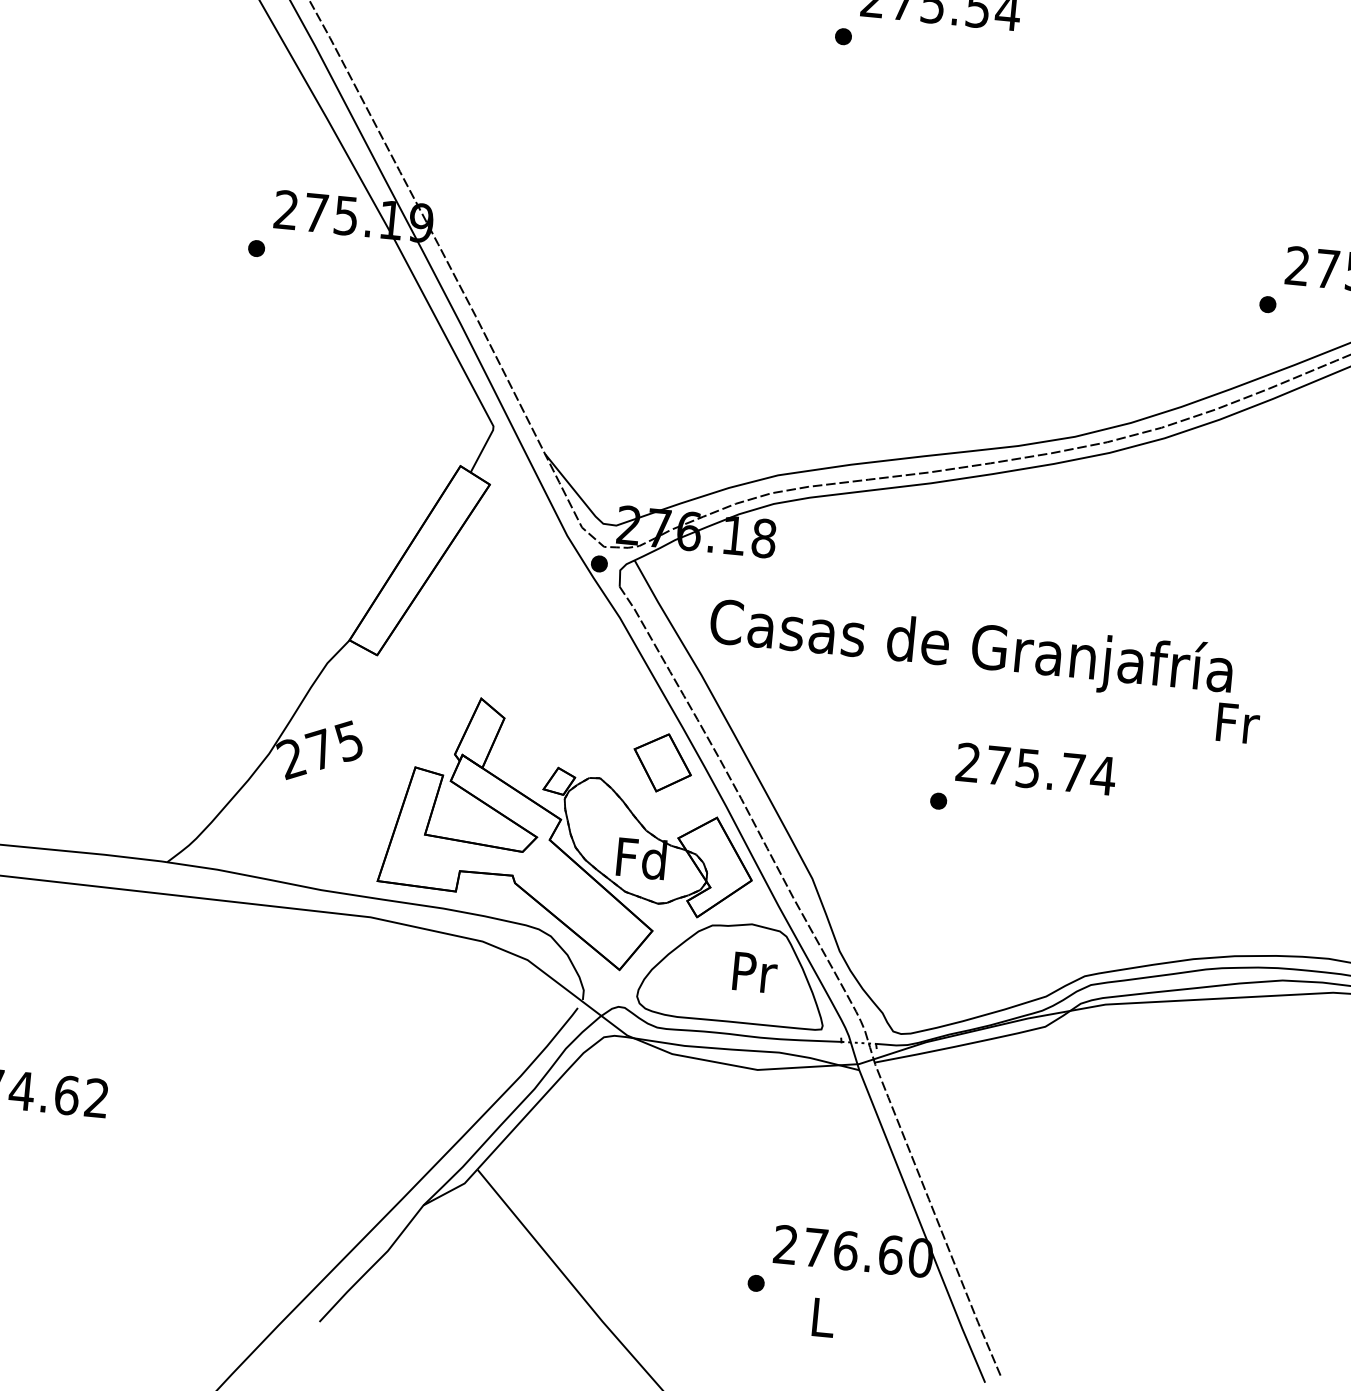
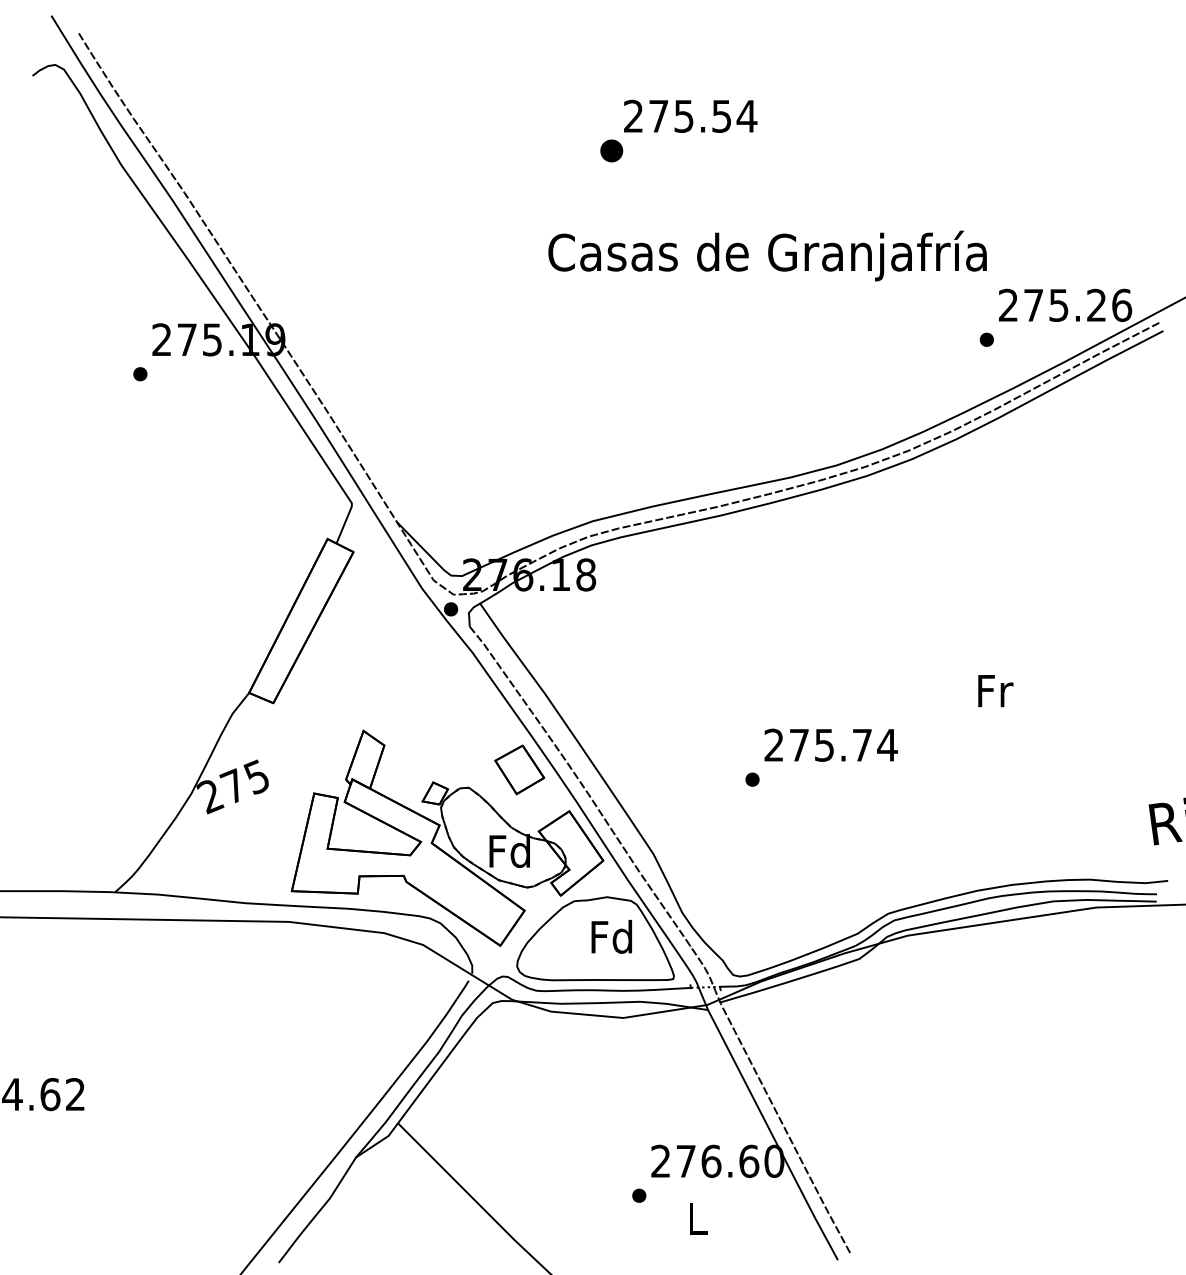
part: (844, 36) -> (612, 150), size x1.6
text: (971, 649) -> (767, 255), moved
text: (752, 971) -> (611, 936), Pr -> Fd

